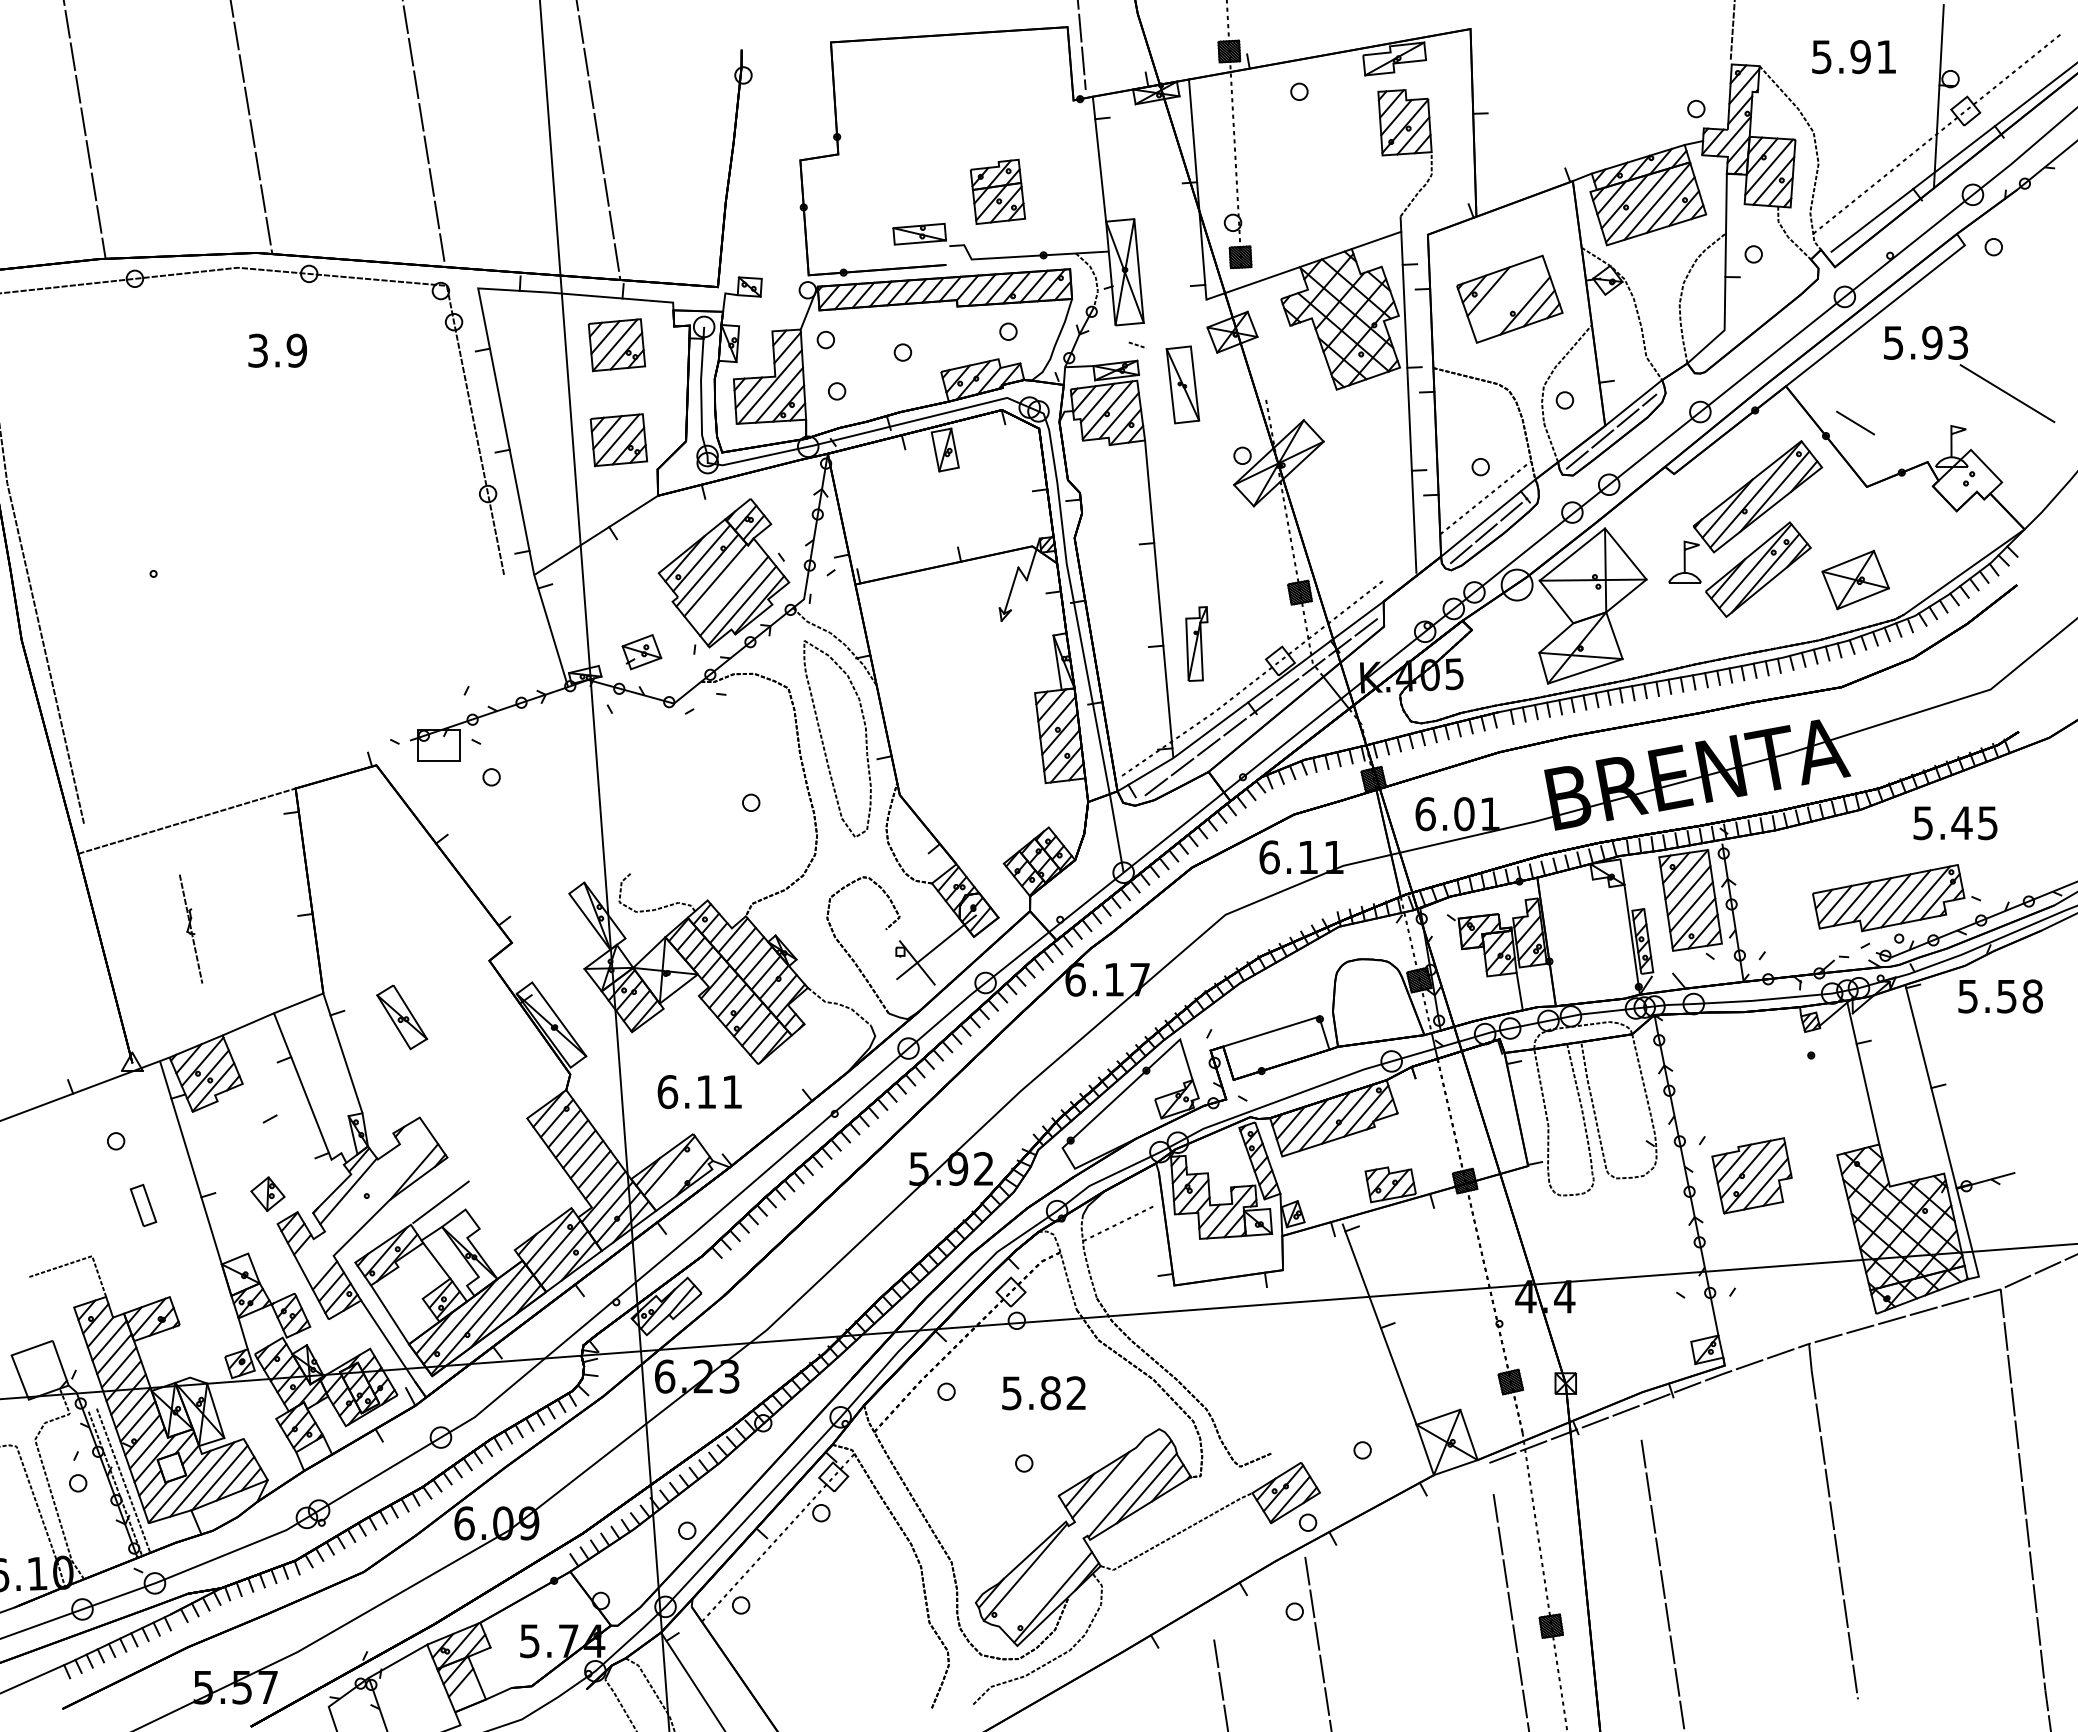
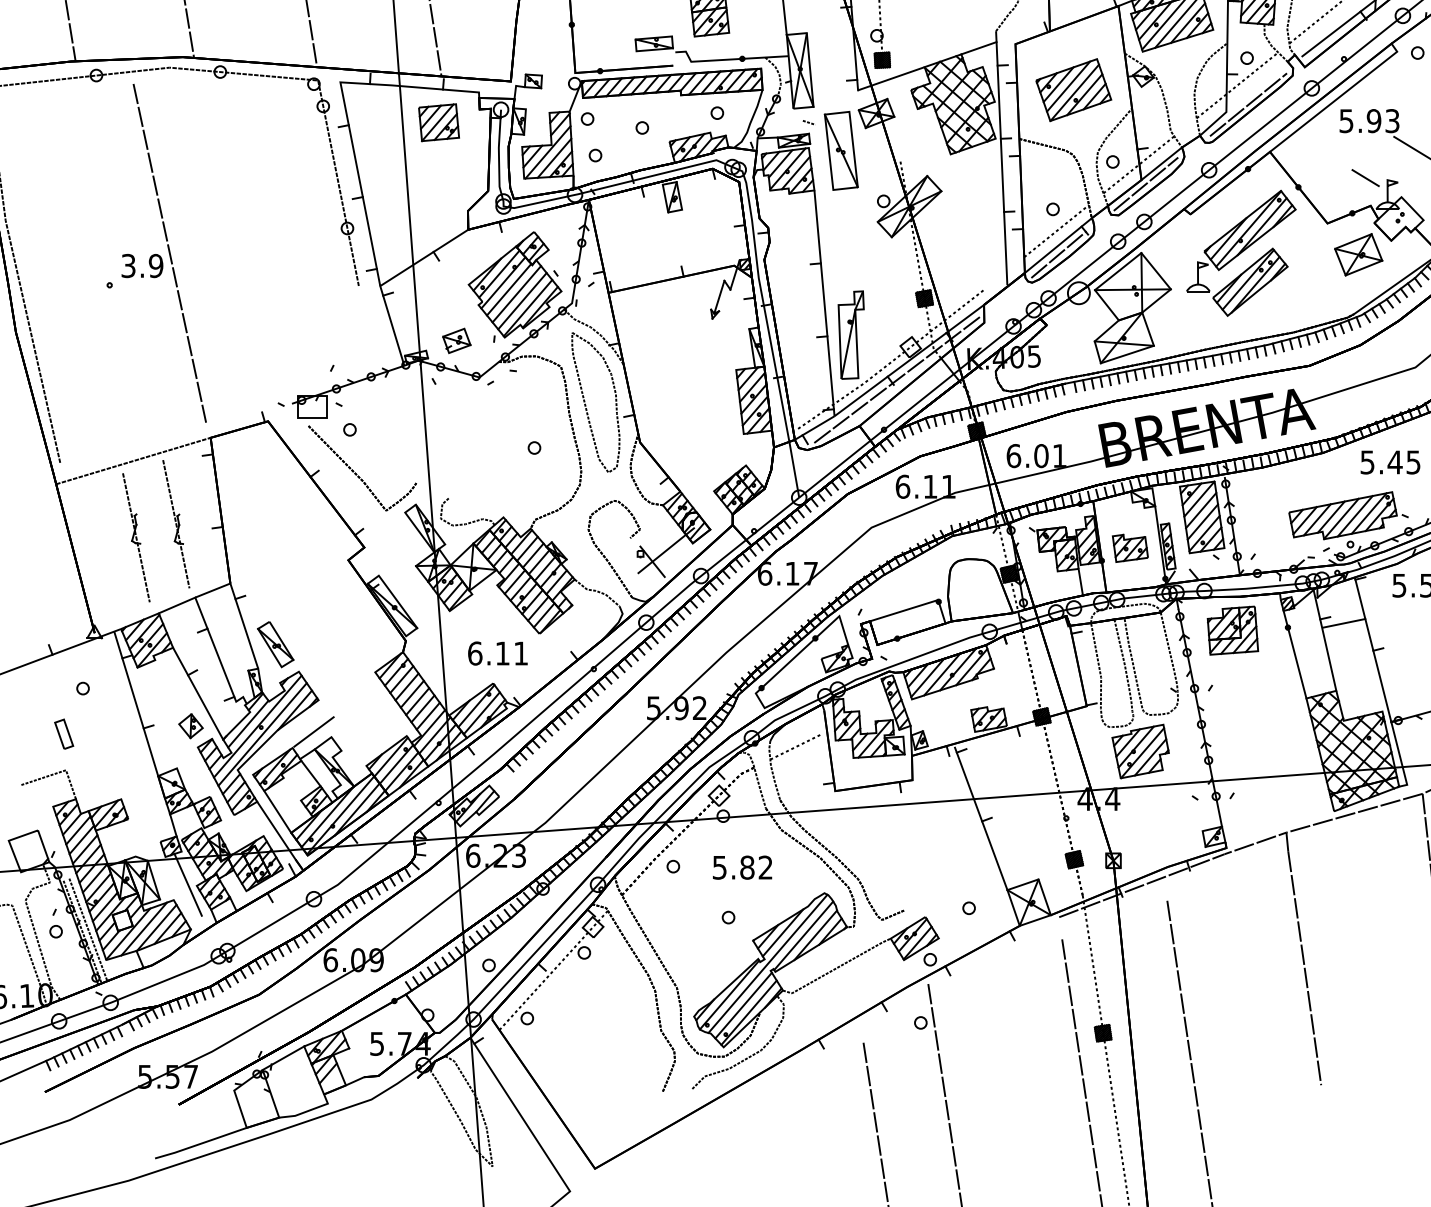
line: (1739, 292) -> (1236, 85), added
line: (1502, 294) -> (1068, 86), added
line: (1511, 302) -> (1074, 92), added
line: (1755, 319) -> (1248, 104), added
text: (277, 350) -> (142, 265), moved
part: (1182, 384) -> (841, 150), size x1.43
line: (1601, 404) -> (1138, 164), added
line: (1855, 422) -> (1365, 177), moved
part: (618, 440) -> (440, 190), removed
line: (238, 528) -> (170, 253), added
part: (1855, 579) -> (1358, 254), moved
line: (726, 586) -> (516, 294), added
part: (1196, 643) -> (851, 334), size x1.67
part: (500, 838) -> (356, 473), added
part: (247, 909) -> (176, 523), added
part: (190, 928) -> (135, 537), size x1.67
part: (1589, 944) -> (1130, 548), added
part: (402, 1017) -> (275, 644), moved
line: (1890, 1049) -> (1344, 623), added
part: (1733, 1059) -> (1232, 630), added
line: (1821, 1093) -> (1295, 654), added
line: (277, 1147) -> (197, 693), added
line: (676, 1175) -> (481, 712), added
part: (1751, 1175) -> (1140, 751), moved
line: (361, 1194) -> (257, 726), added
part: (143, 1205) -> (64, 734), moved
line: (368, 1205) -> (262, 734), added
line: (263, 1416) -> (187, 884), added
line: (1079, 1528) -> (767, 963), added
line: (1045, 1587) -> (743, 1005), added

